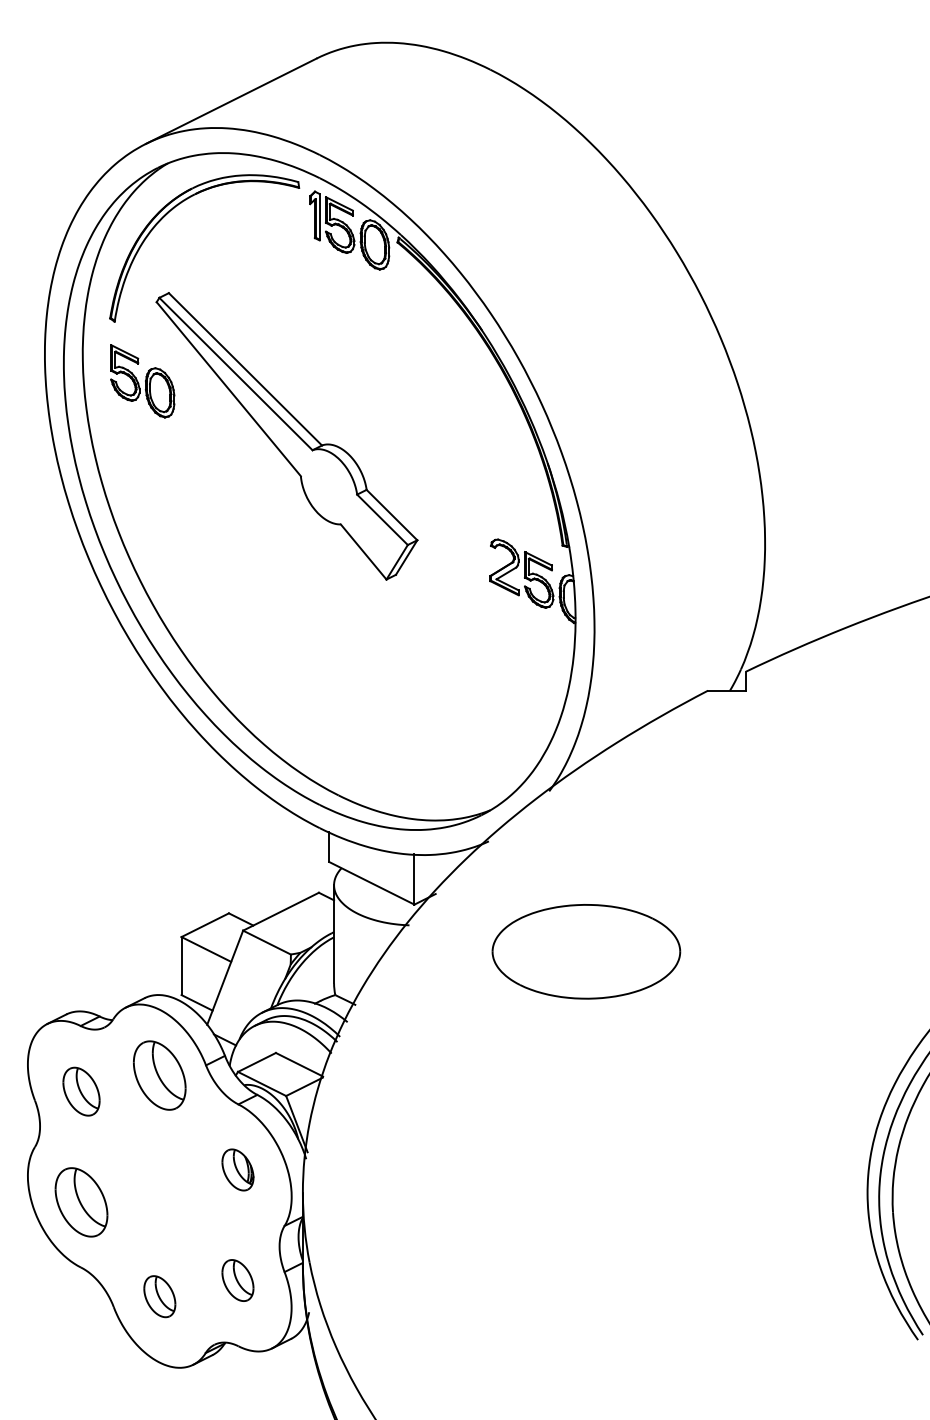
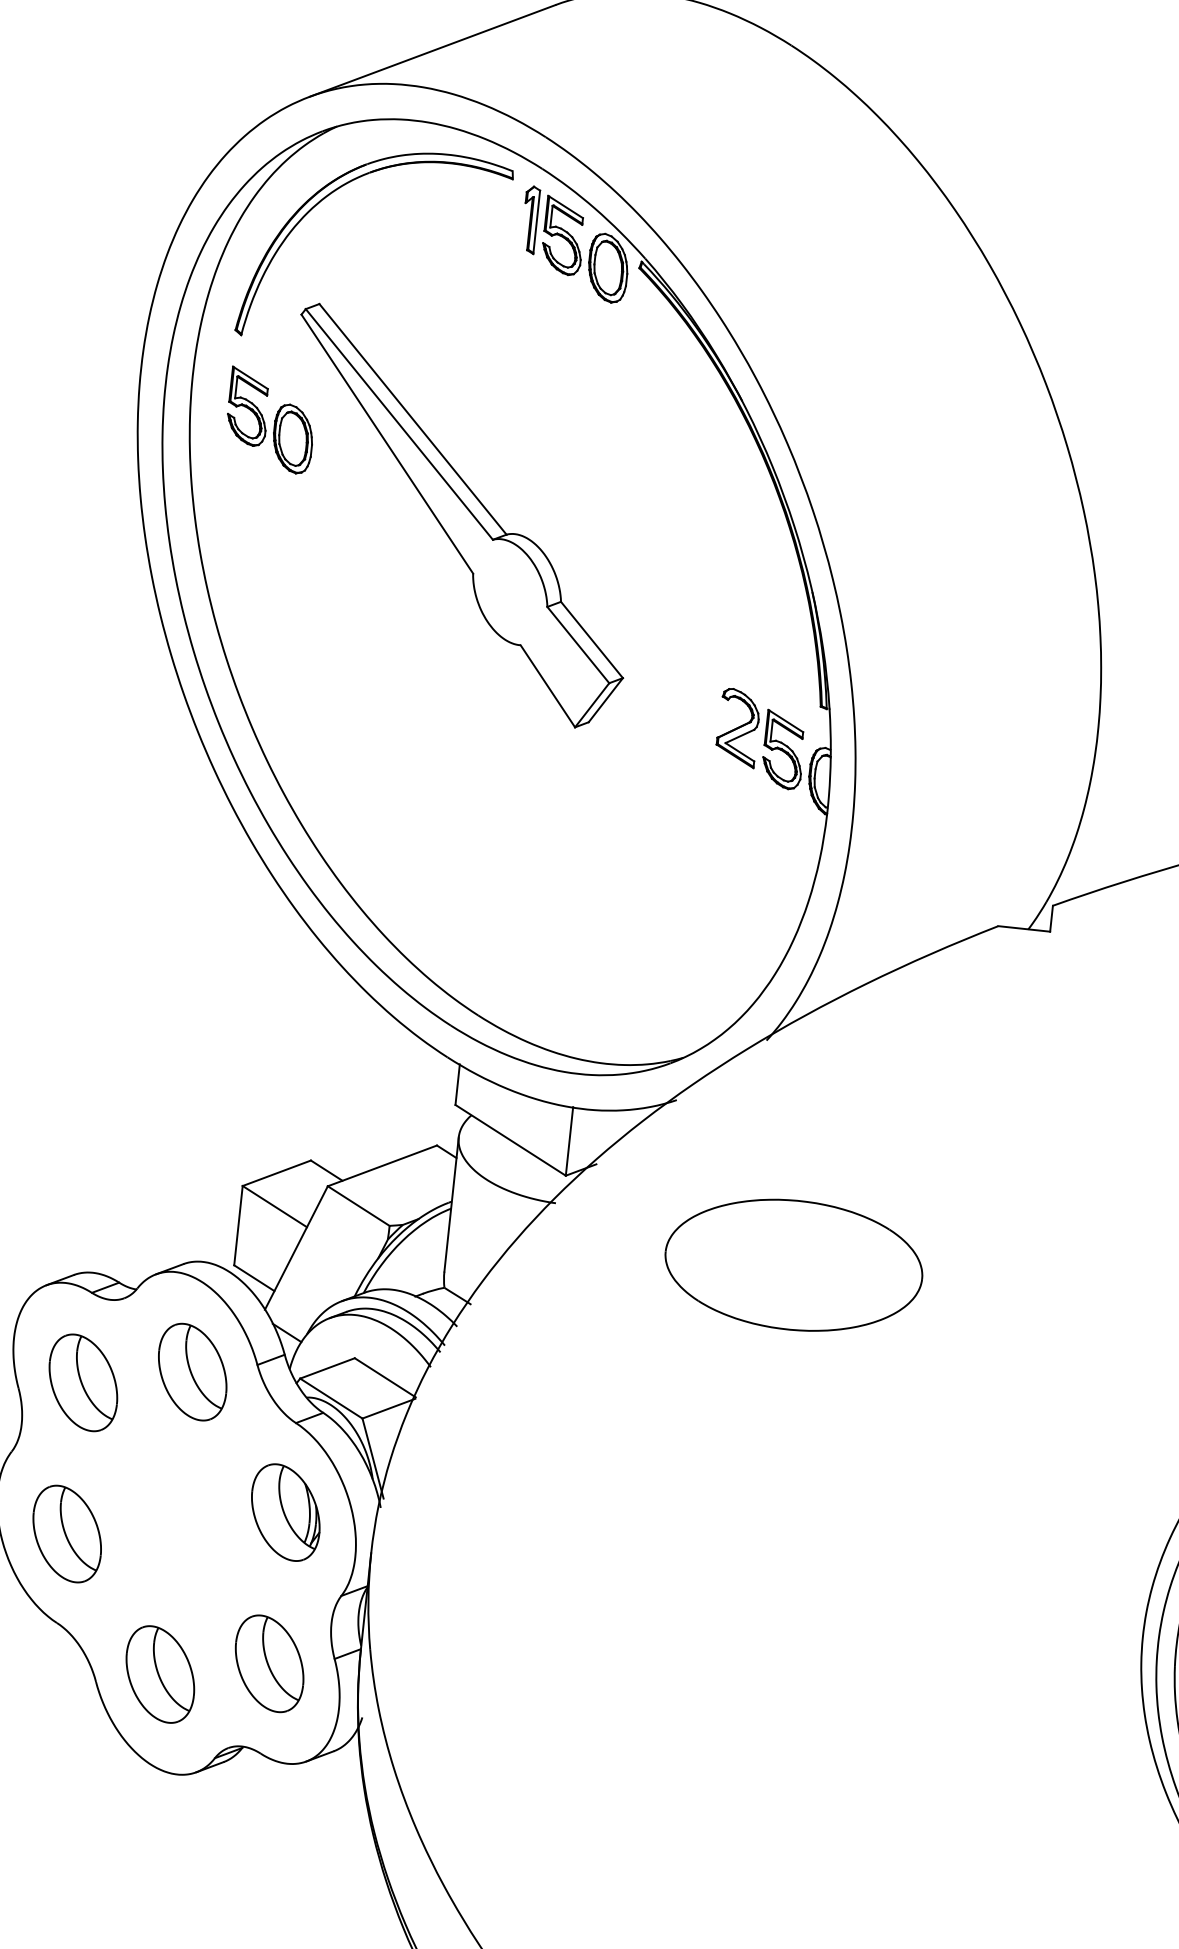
part: (81, 1091) -> (83, 1382), size x1.43
part: (237, 1169) -> (285, 1511), size x1.67
part: (237, 1280) -> (269, 1663), size x1.67
part: (159, 1296) -> (160, 1674), size x1.67

